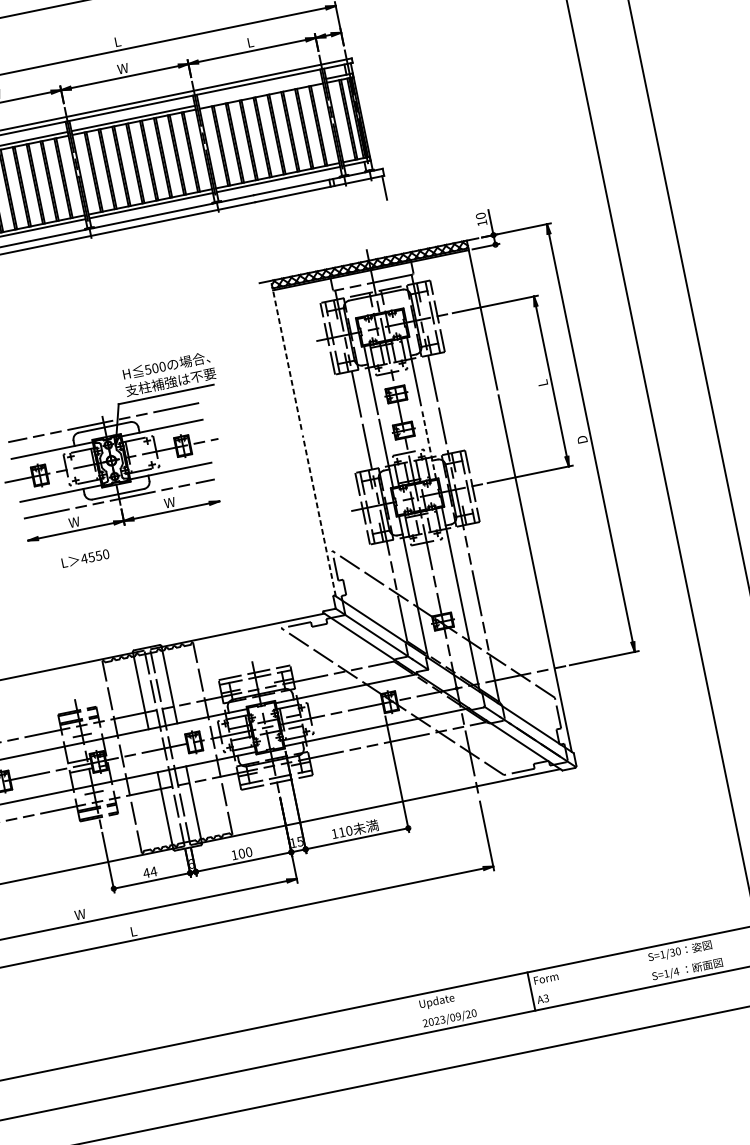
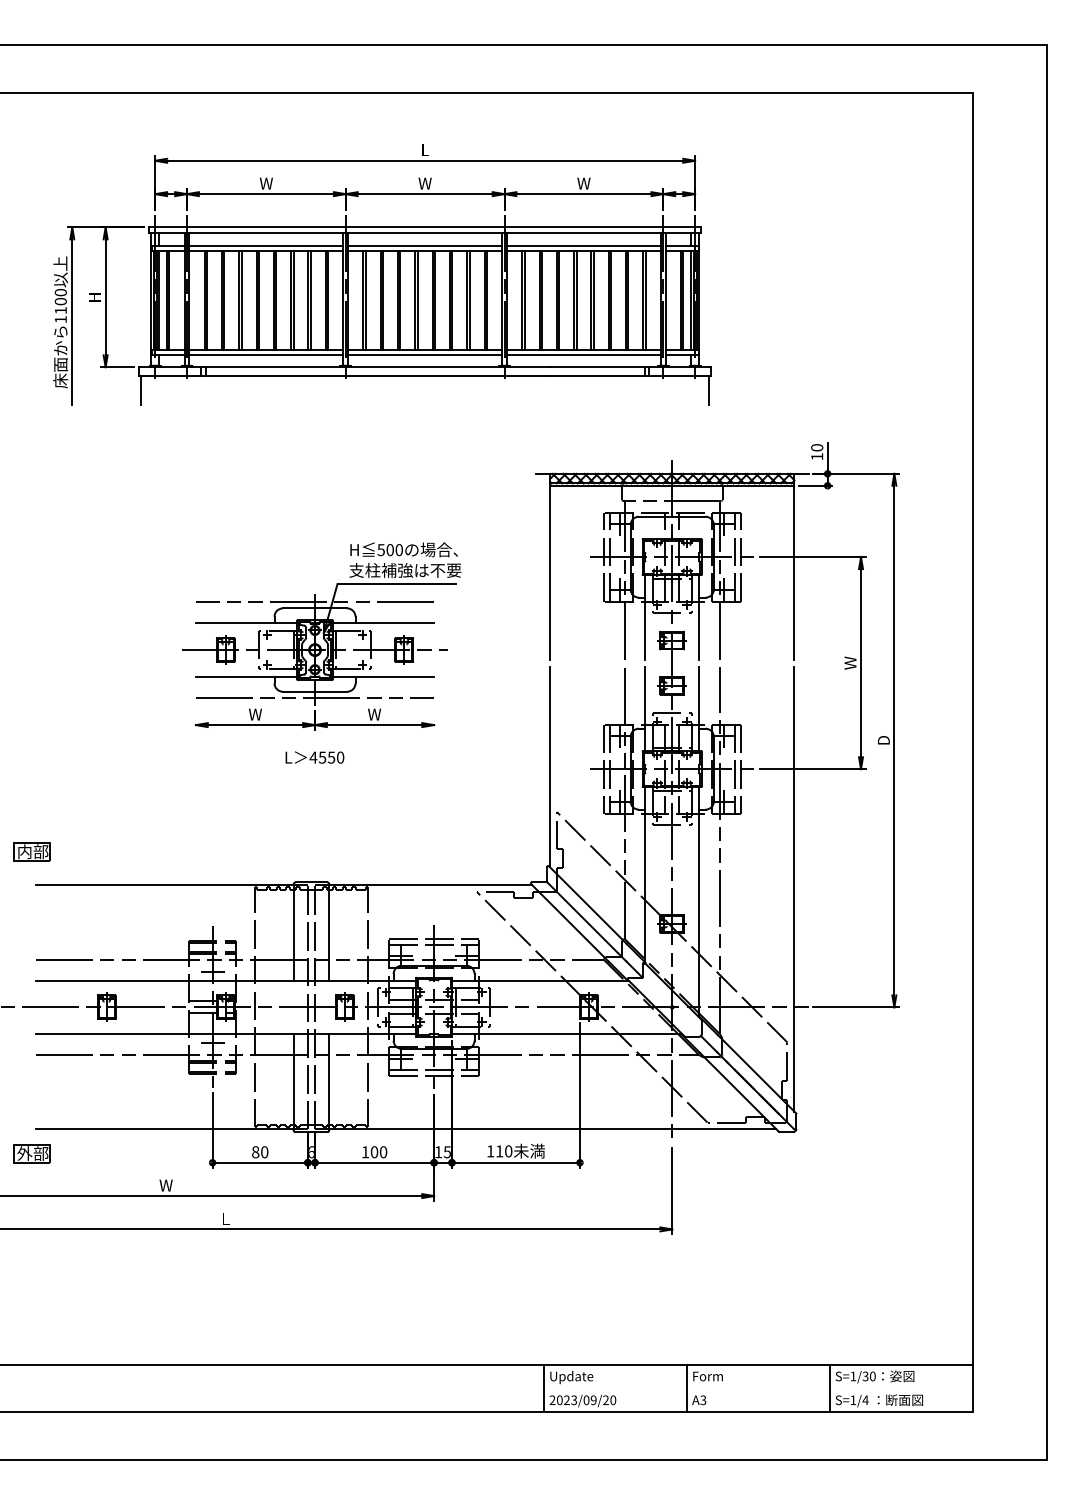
text: (249, 42) -> (583, 183), L -> W
line: (260, 92) -> (583, 245), added
line: (286, 355) -> (550, 566), dashed -> solid
text: (542, 382) -> (850, 662), L -> W
line: (429, 444) -> (699, 708), dashed -> solid
line: (319, 515) -> (550, 766), dashed -> solid
text: (85, 558) -> (314, 757), moved
text: (149, 872) -> (259, 1152), 44 -> 80
line: (646, 968) -> (830, 1388), added
line: (417, 1015) -> (544, 1388), added

